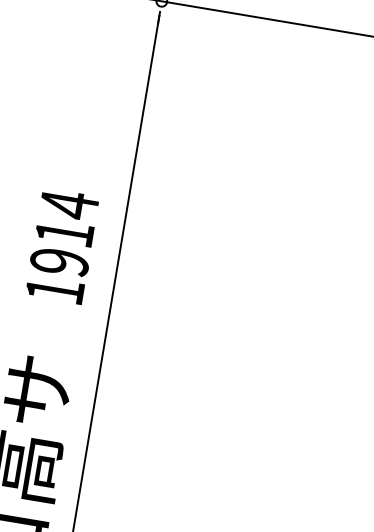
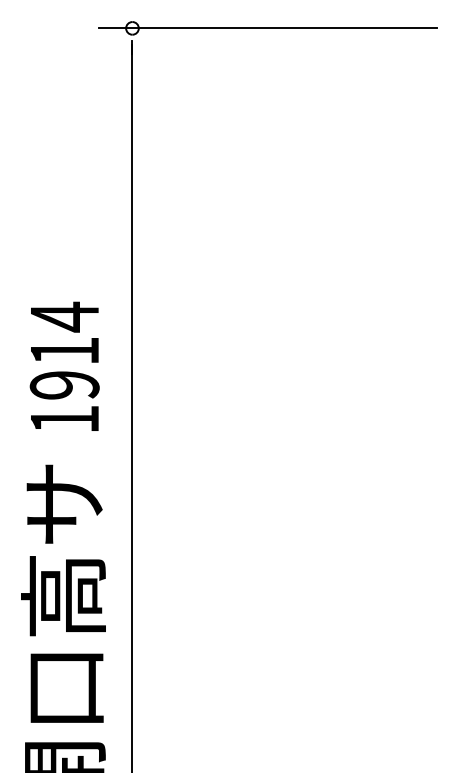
text: (62, 245) -> (64, 365), moved

